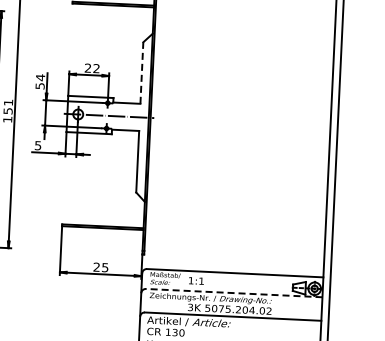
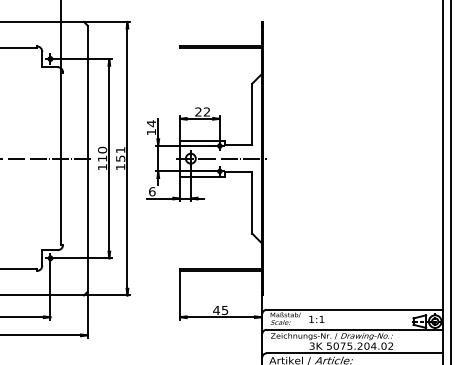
line: (141, 73) -> (252, 114), dashed -> solid
text: (40, 86) -> (151, 132), 54 -> 14
text: (38, 145) -> (152, 191), 5 -> 6
text: (96, 266) -> (216, 309), 25 -> 45
line: (233, 292) -> (354, 329), dashed -> solid

